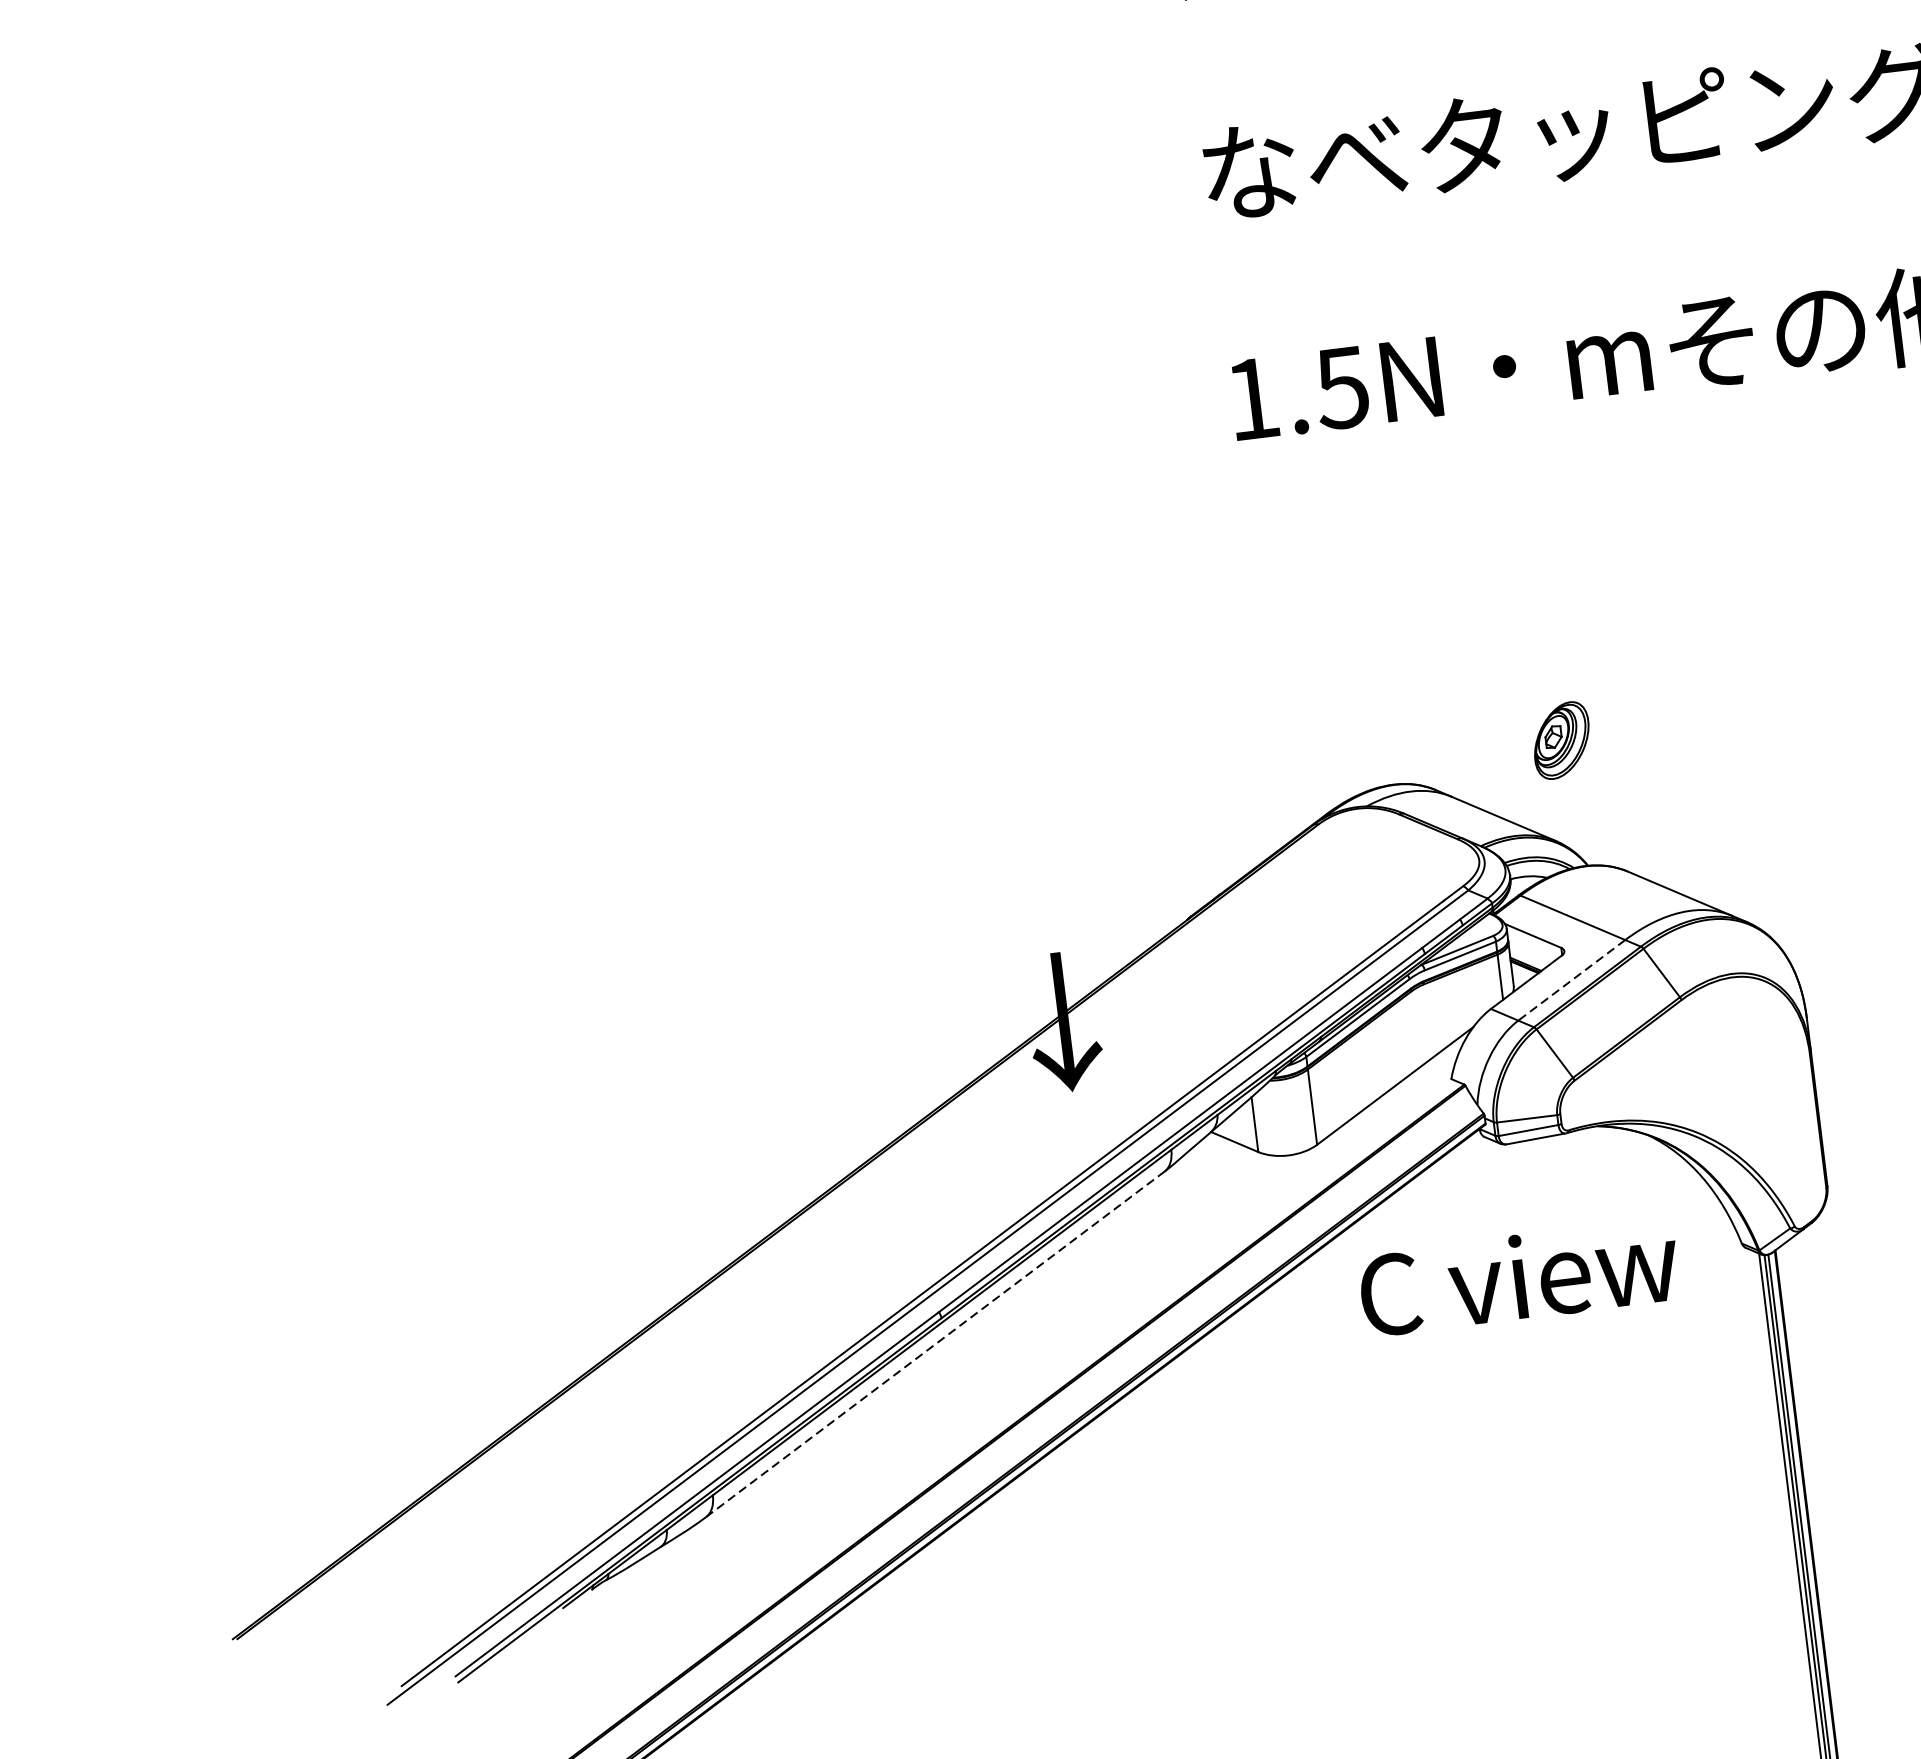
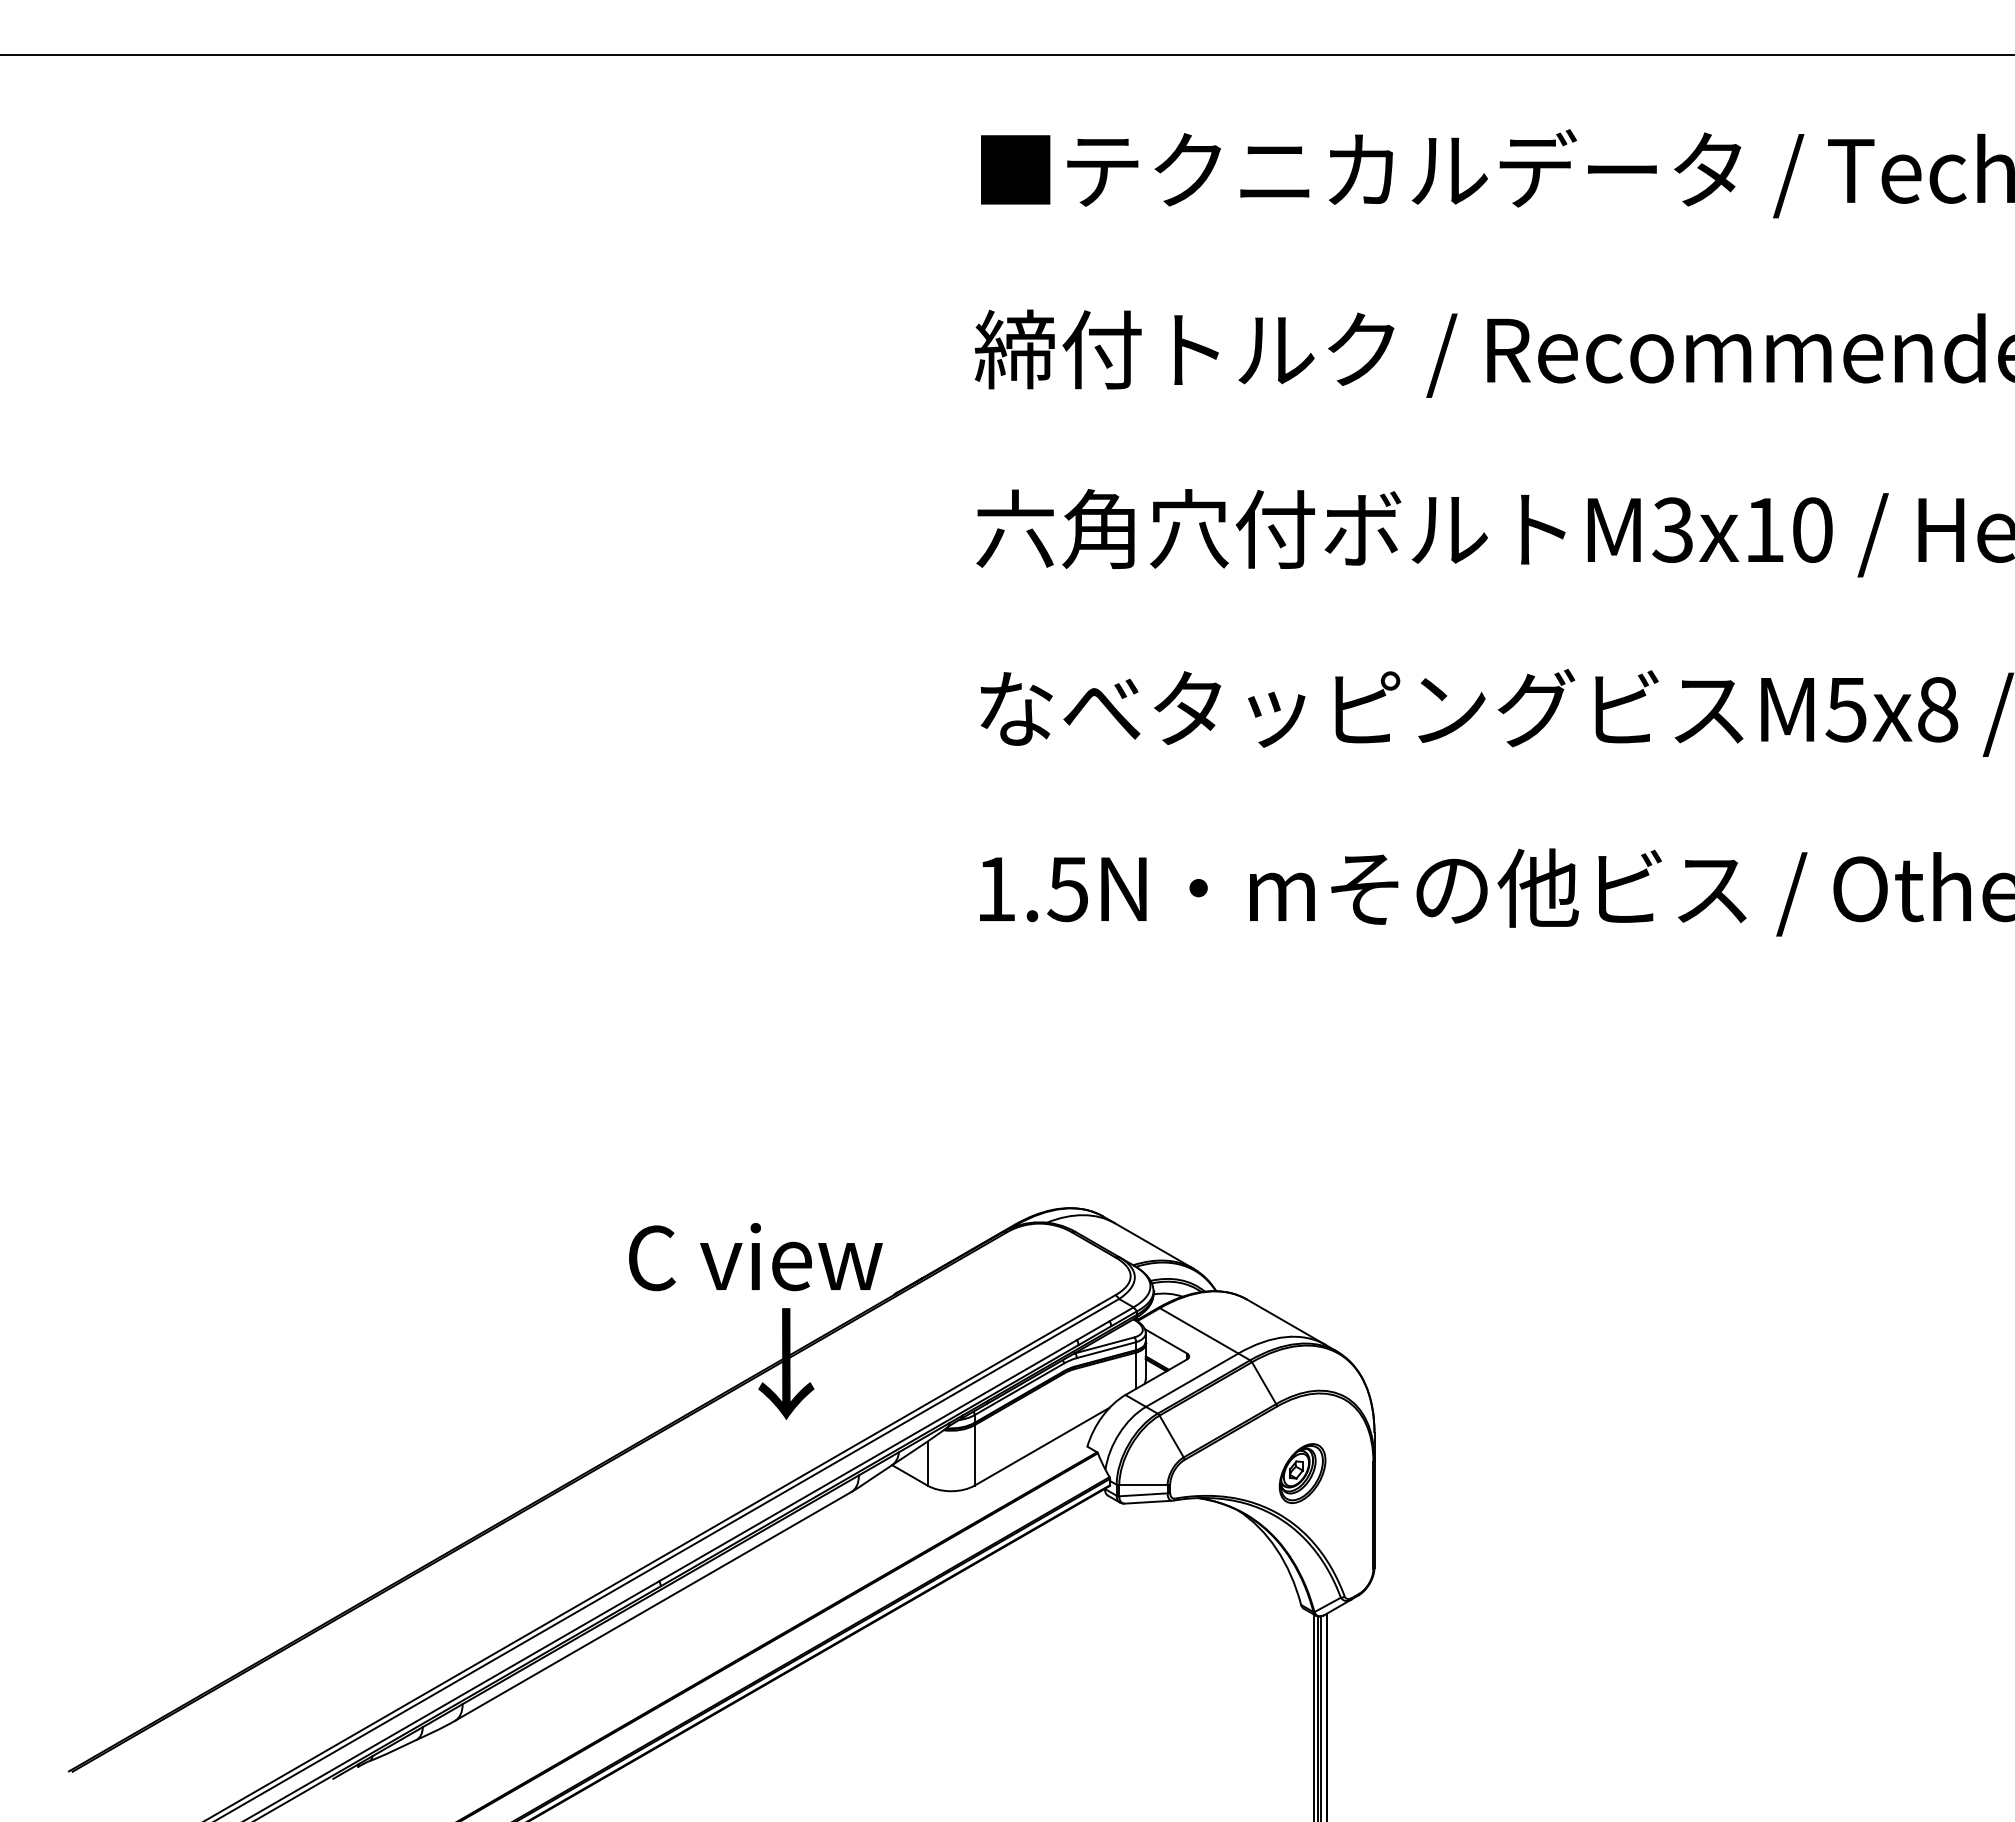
part: (1561, 740) -> (1302, 1473), moved
line: (1570, 980) -> (1191, 1380), dashed -> solid
text: (1518, 1277) -> (755, 1257), moved
line: (935, 1344) -> (653, 1606), dashed -> solid

